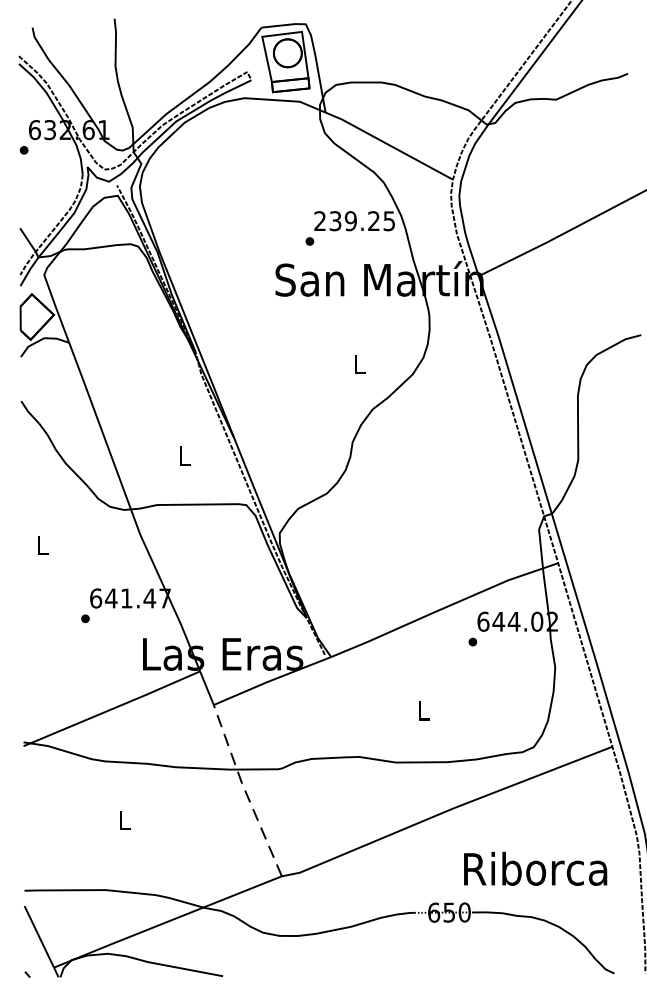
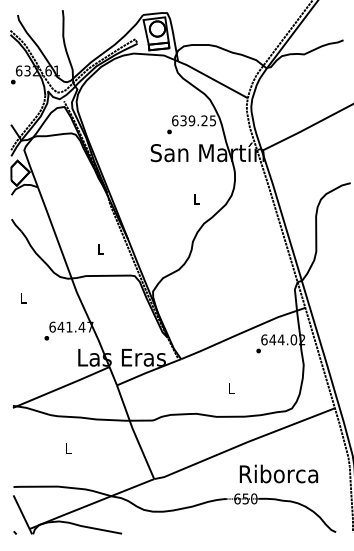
text: (320, 220) -> (175, 120), 239.25 -> 639.25
line: (245, 791) -> (134, 432), dashed -> solid
text: (534, 867) -> (278, 473), moved

